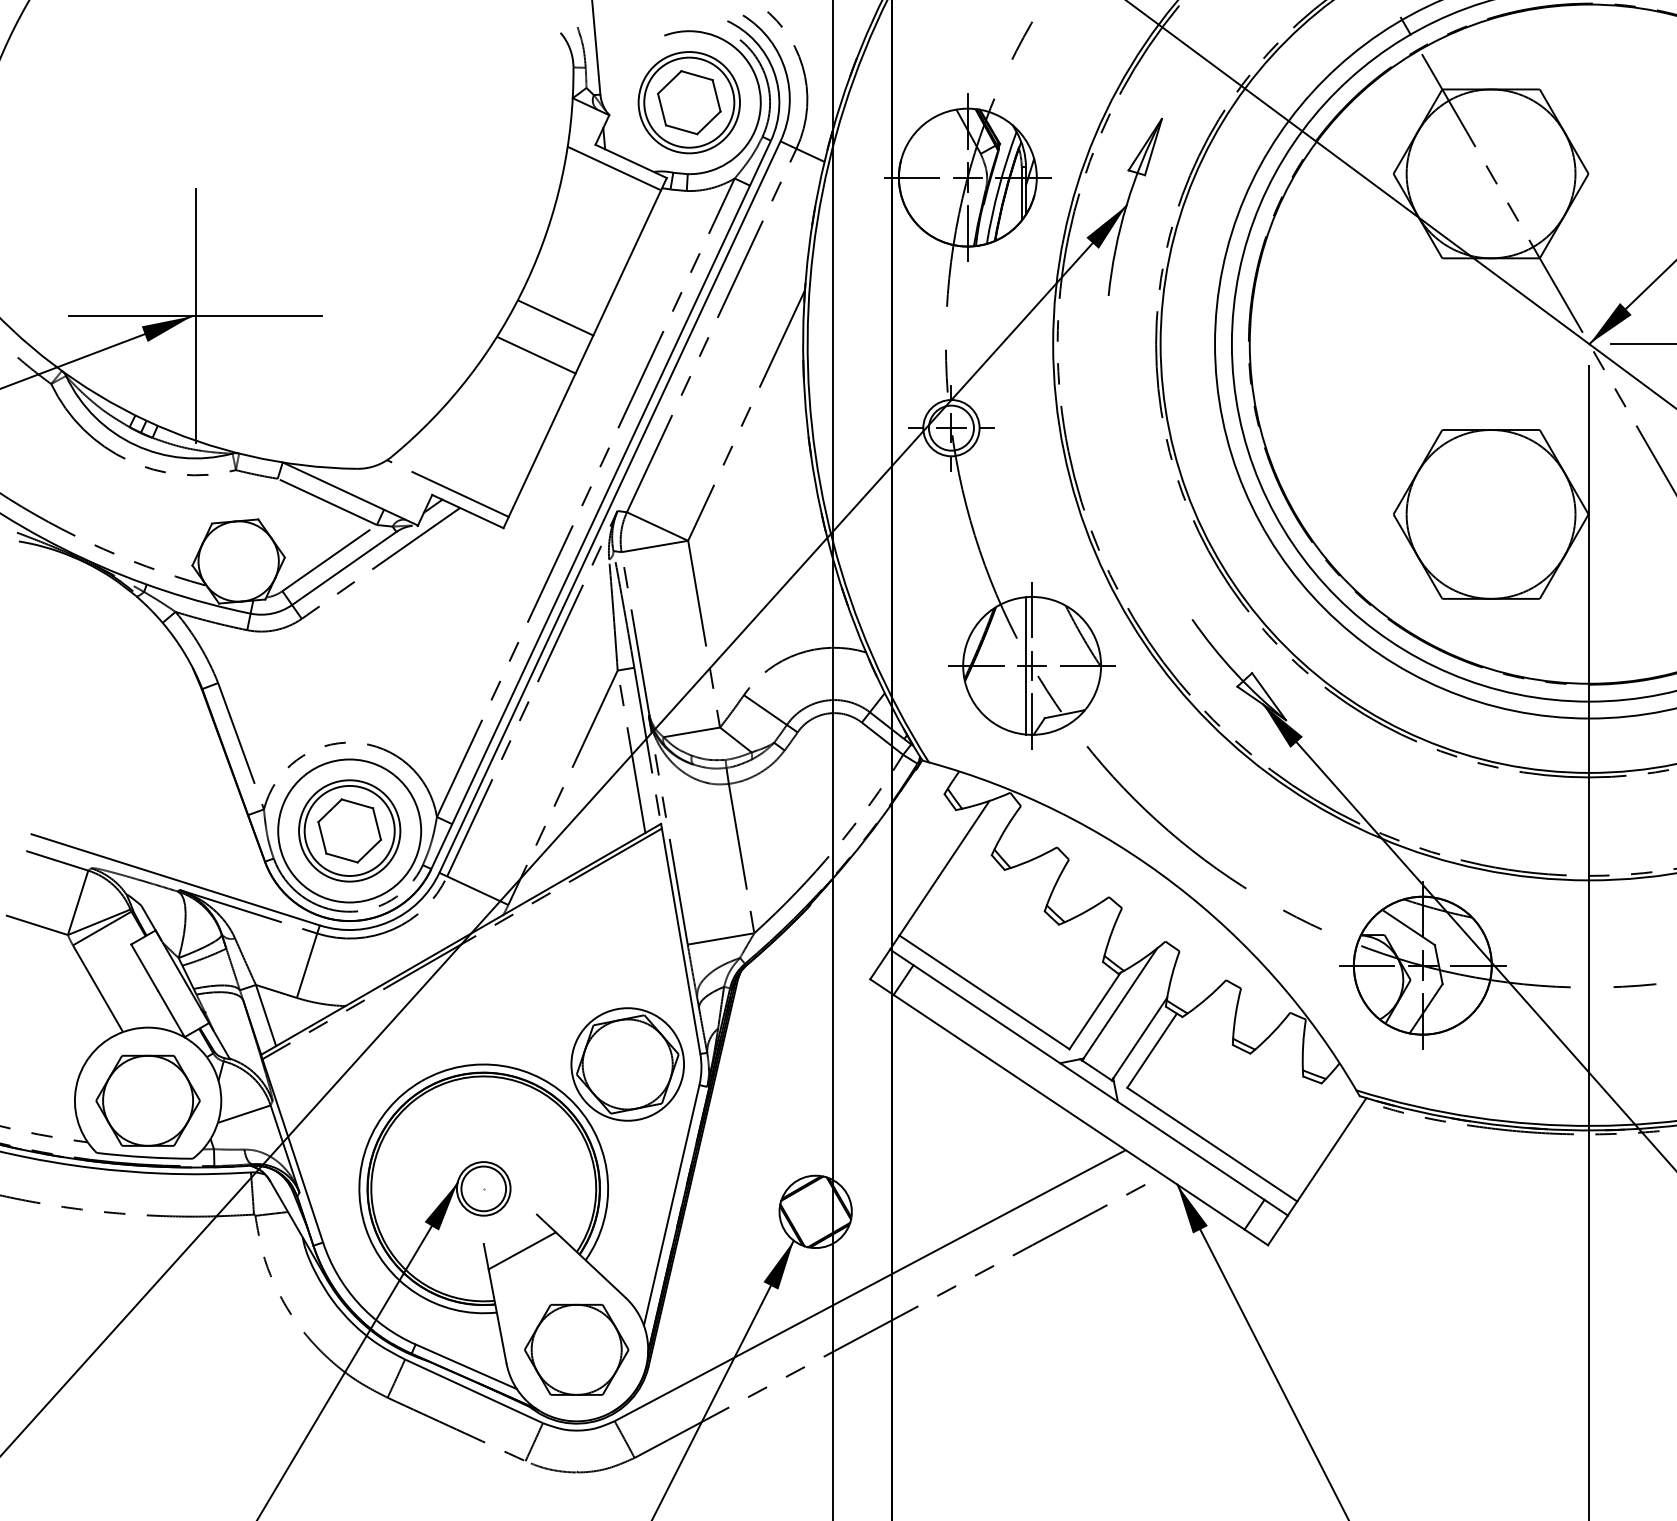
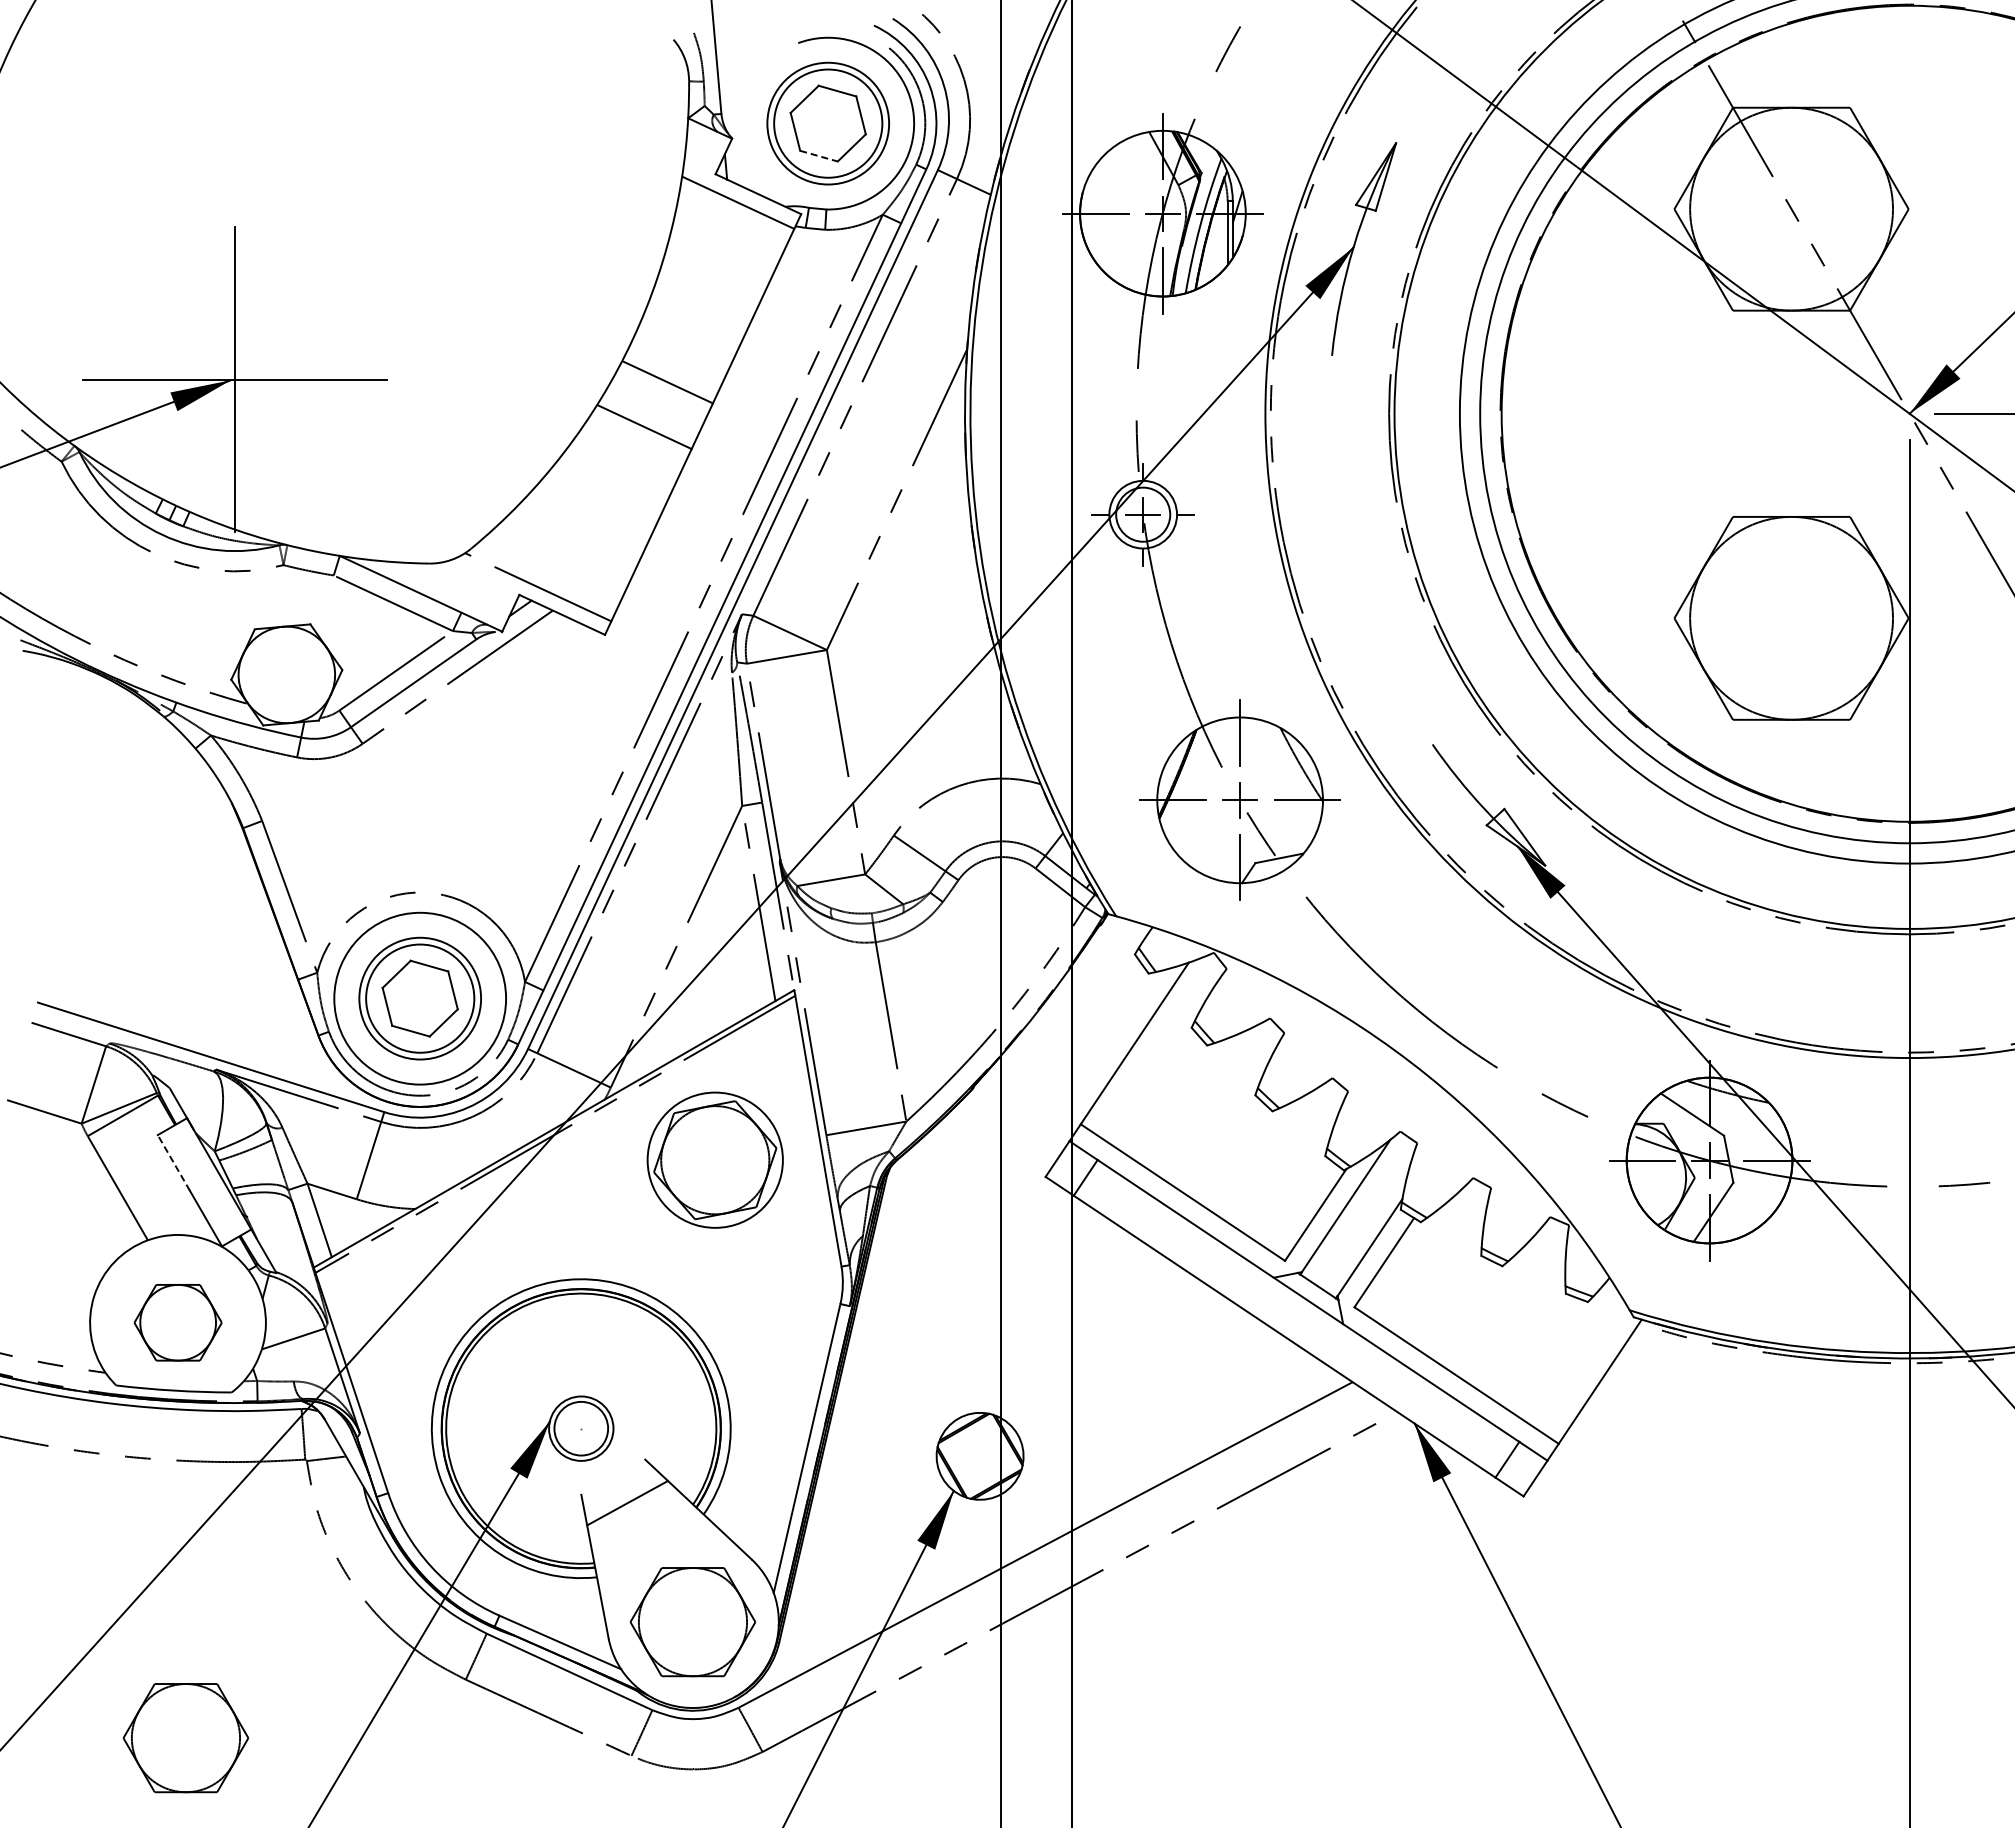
line: (682, 130) -> (819, 156), solid -> dashed
line: (1025, 665) -> (1232, 799), removed
line: (144, 967) -> (173, 1162), solid -> dashed
part: (627, 1063) -> (714, 1159), moved
part: (148, 1100) -> (178, 1322), size x0.7
part: (154, 1446) -> (185, 1738), added

